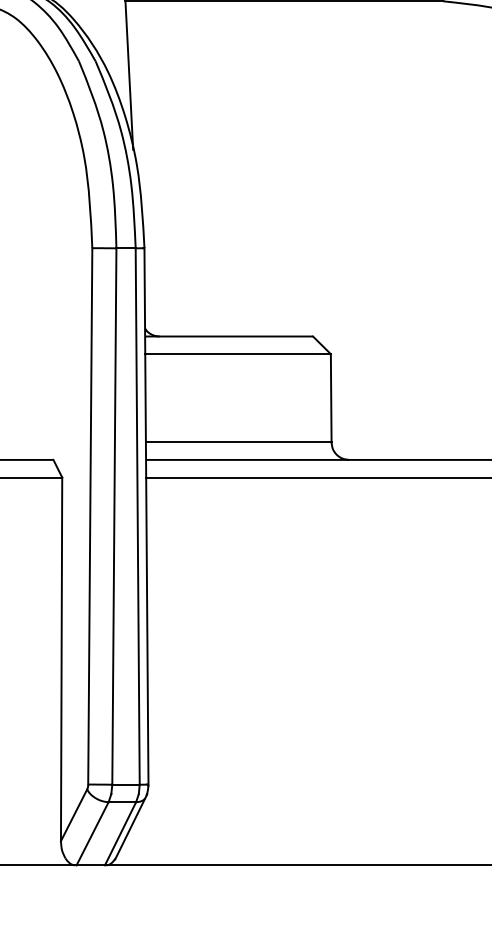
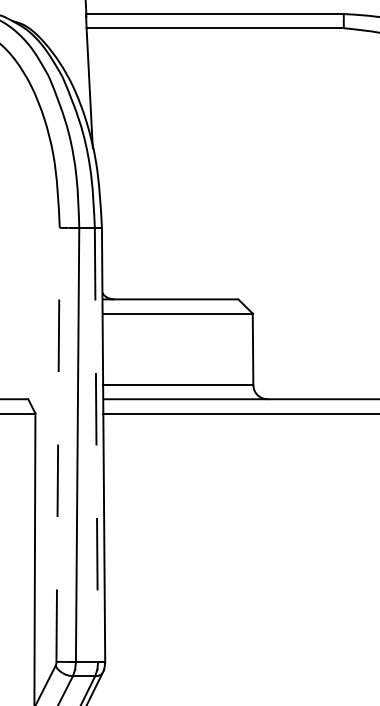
line: (90, 515) -> (58, 444), solid -> dashed
line: (137, 517) -> (96, 445), solid -> dashed

